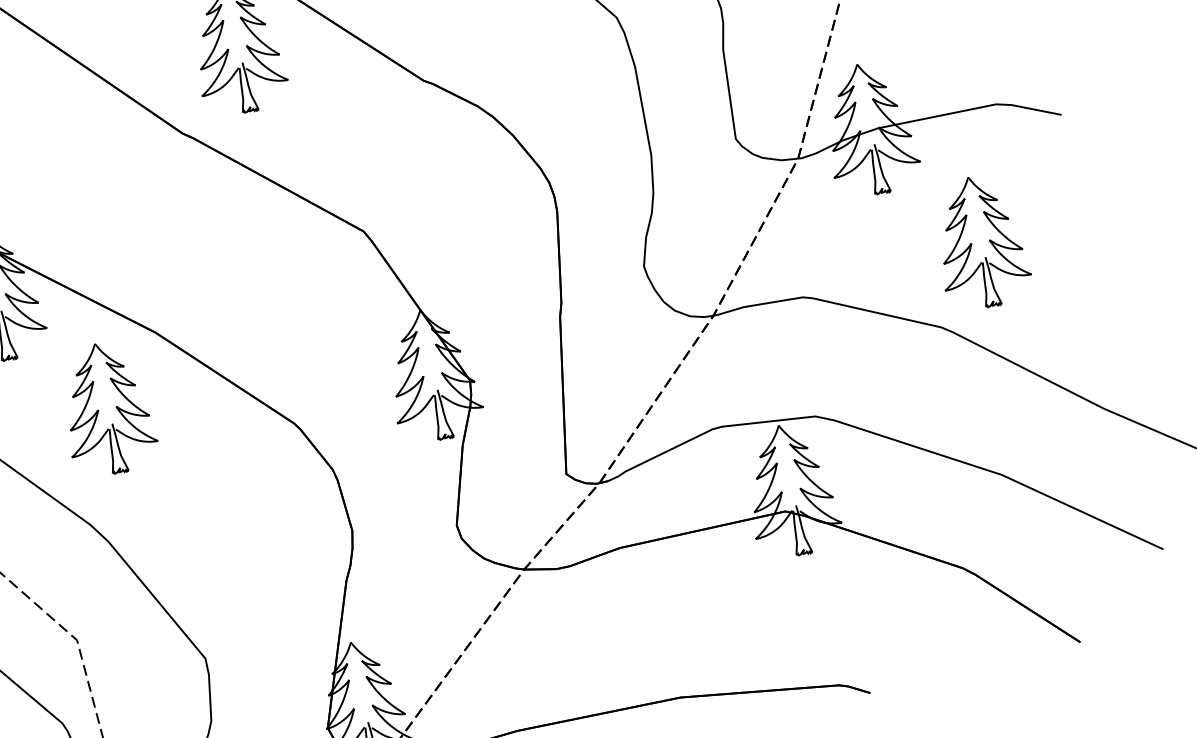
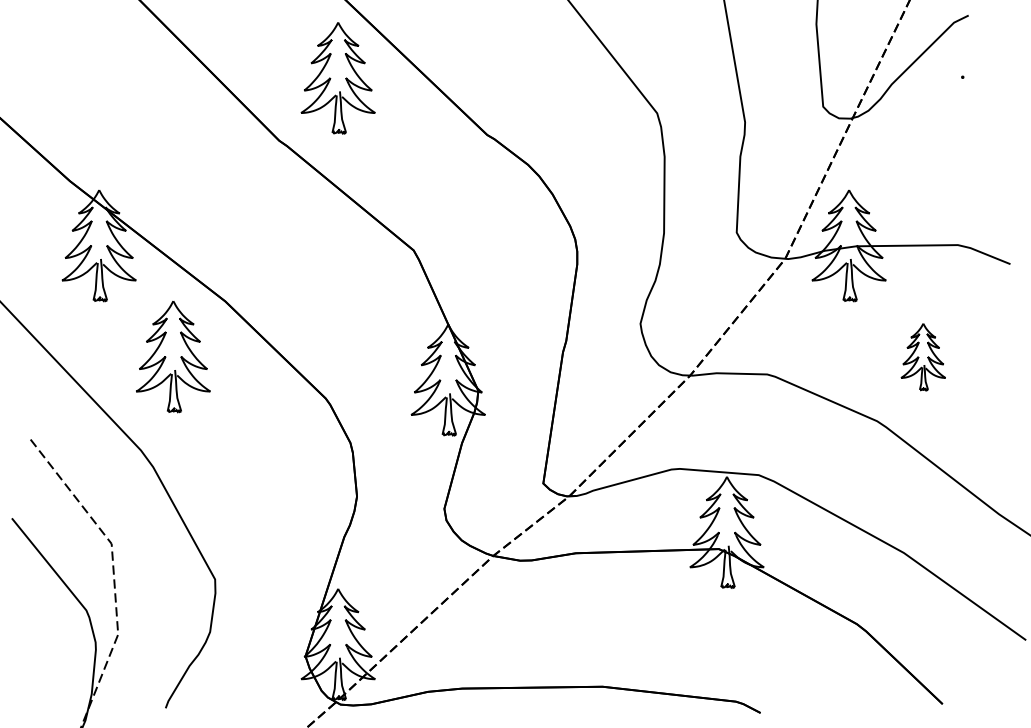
part: (981, 242) -> (923, 357), size x0.6

